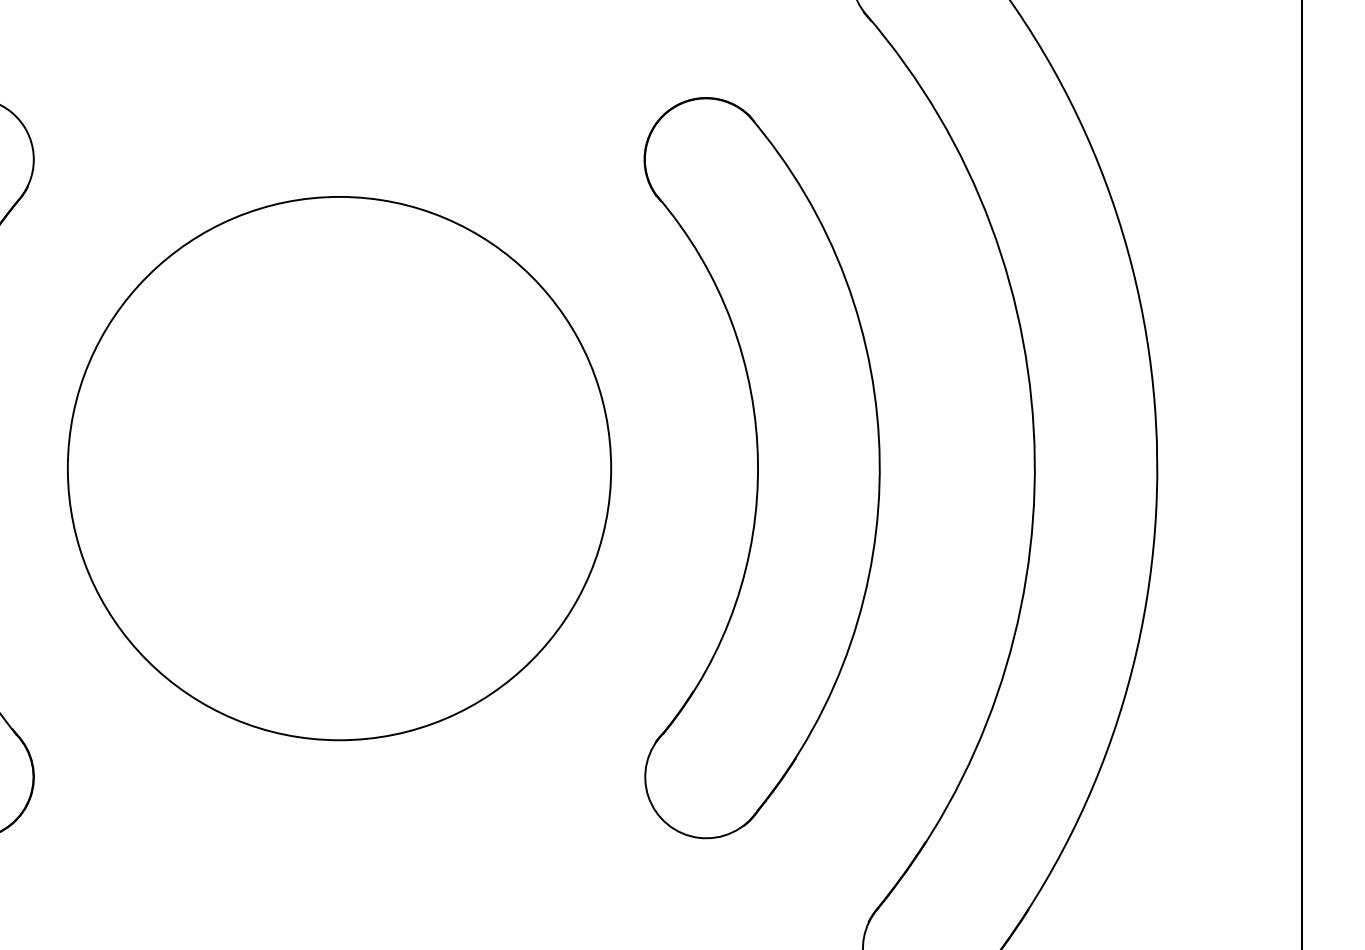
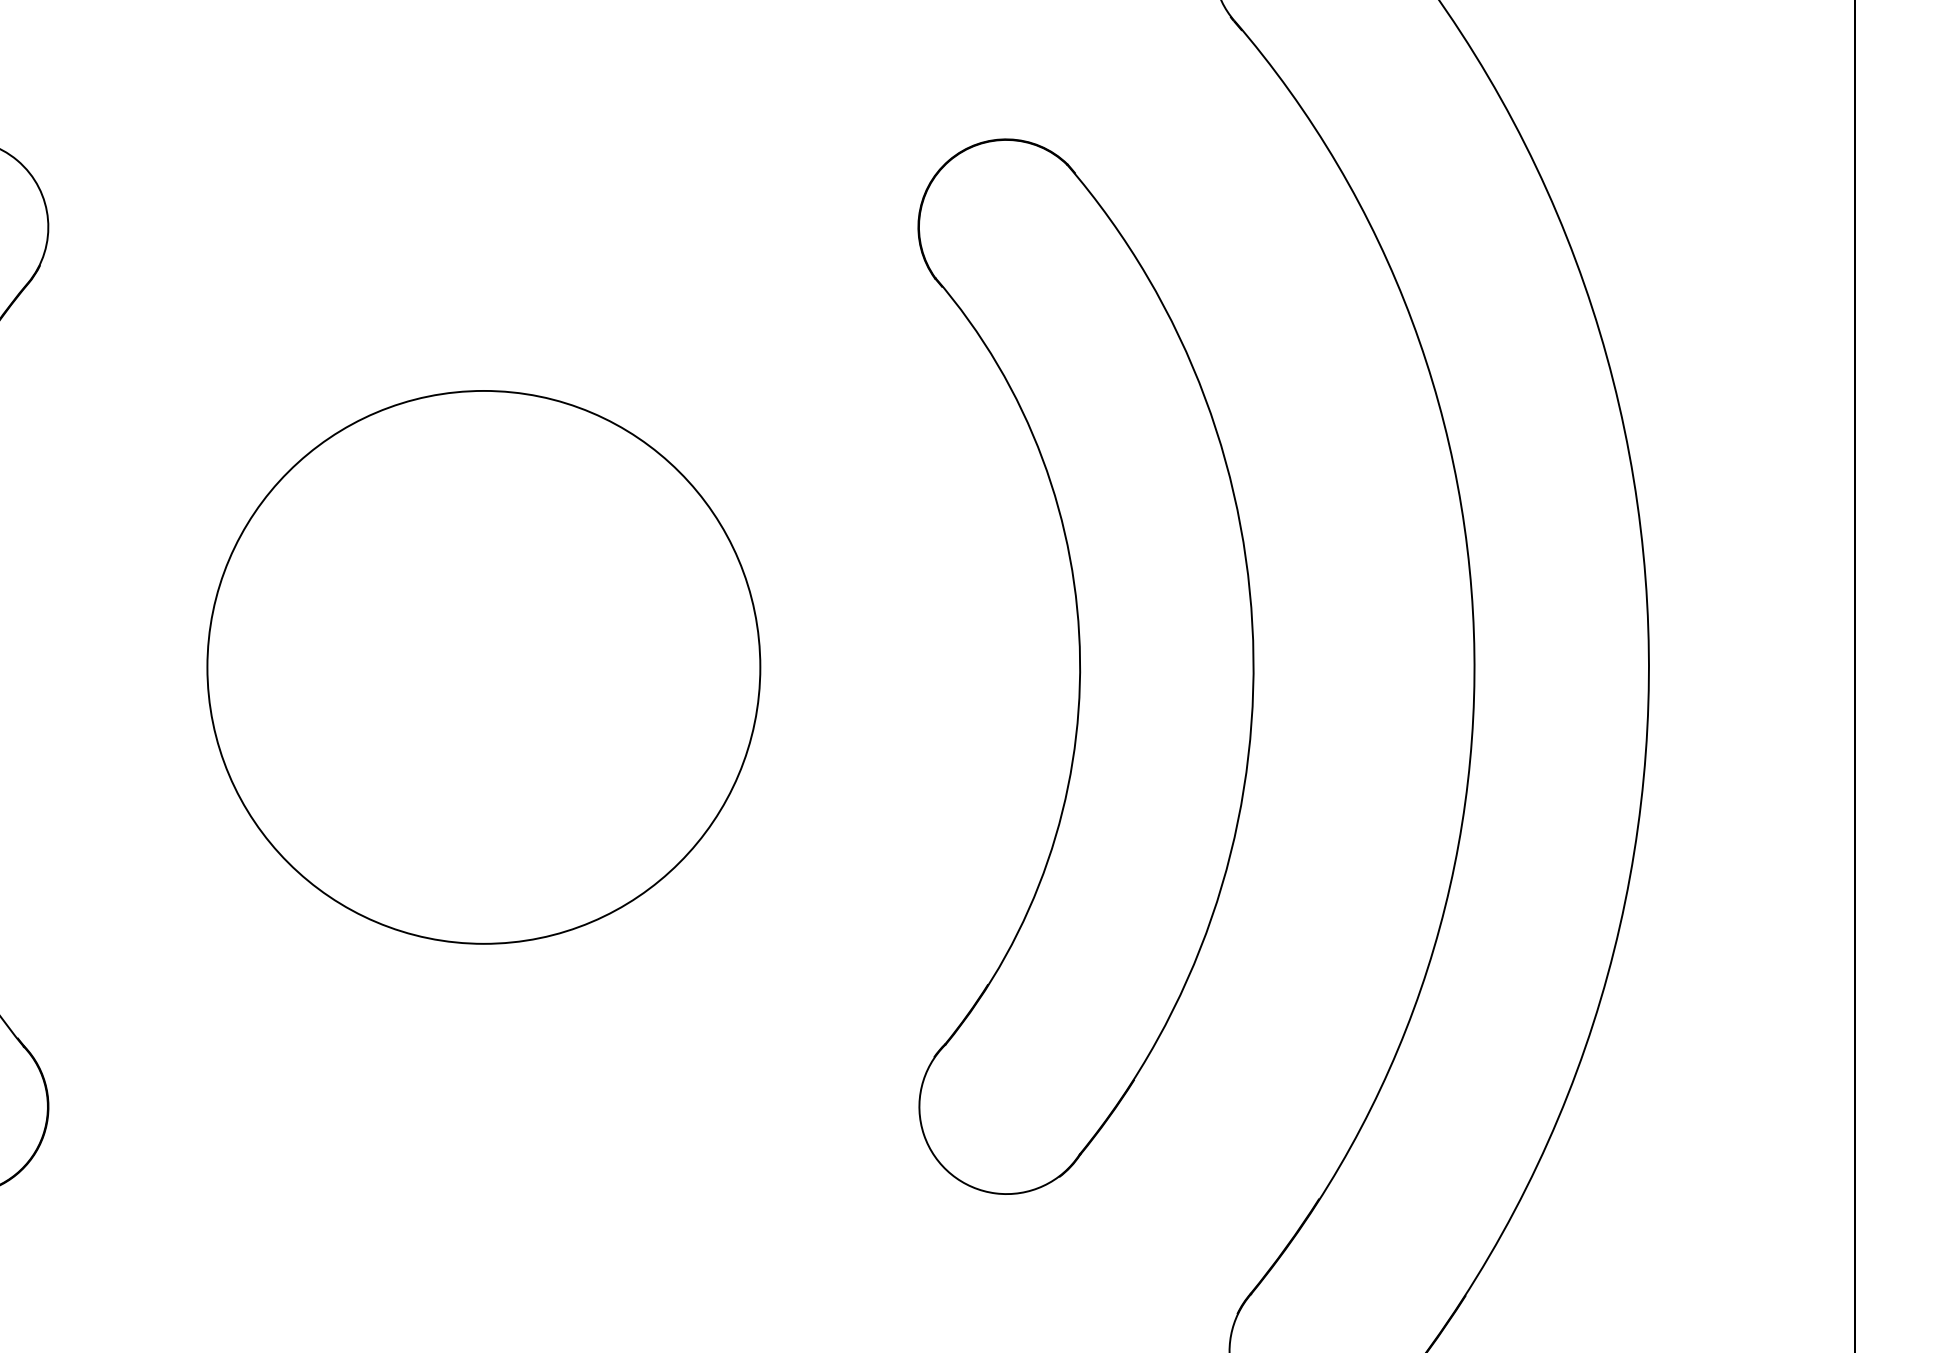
circle: (339, 468) -> (483, 667), size x0.71

